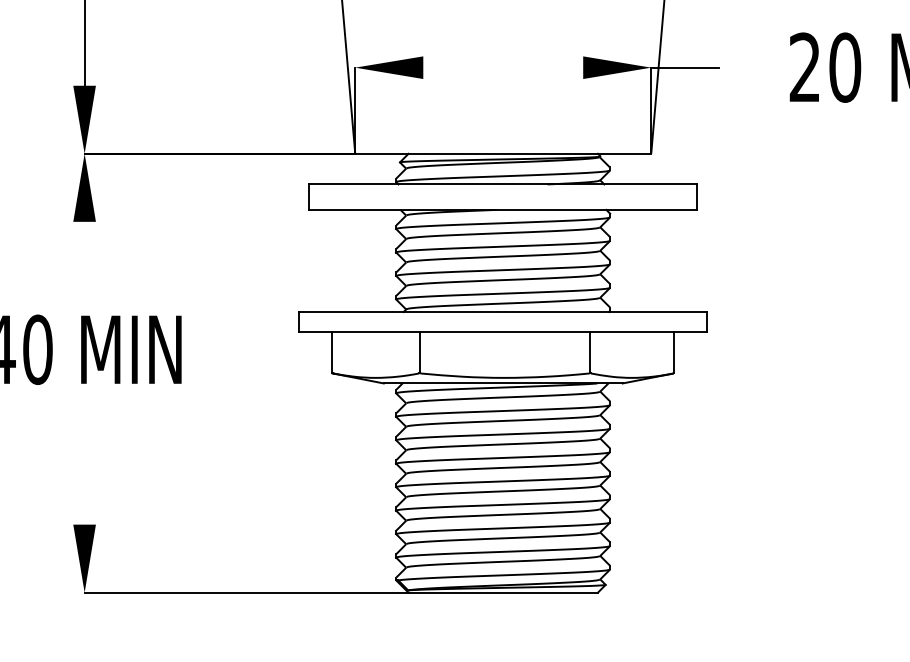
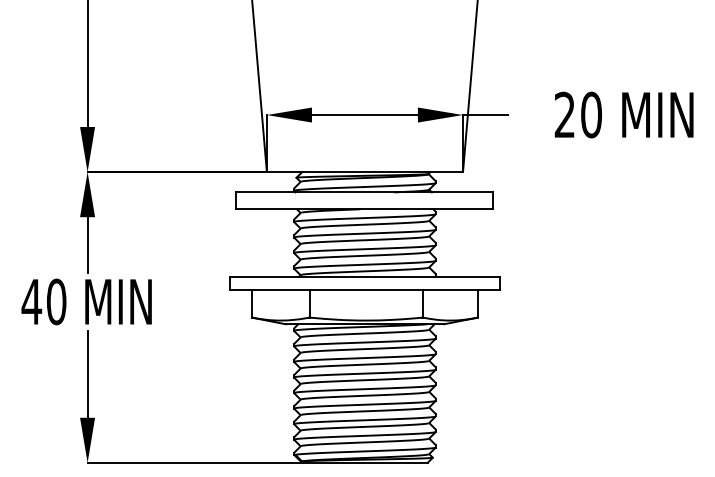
line: (502, 68) -> (364, 115), added
line: (84, 264) -> (87, 245), added
line: (84, 457) -> (87, 373), added

